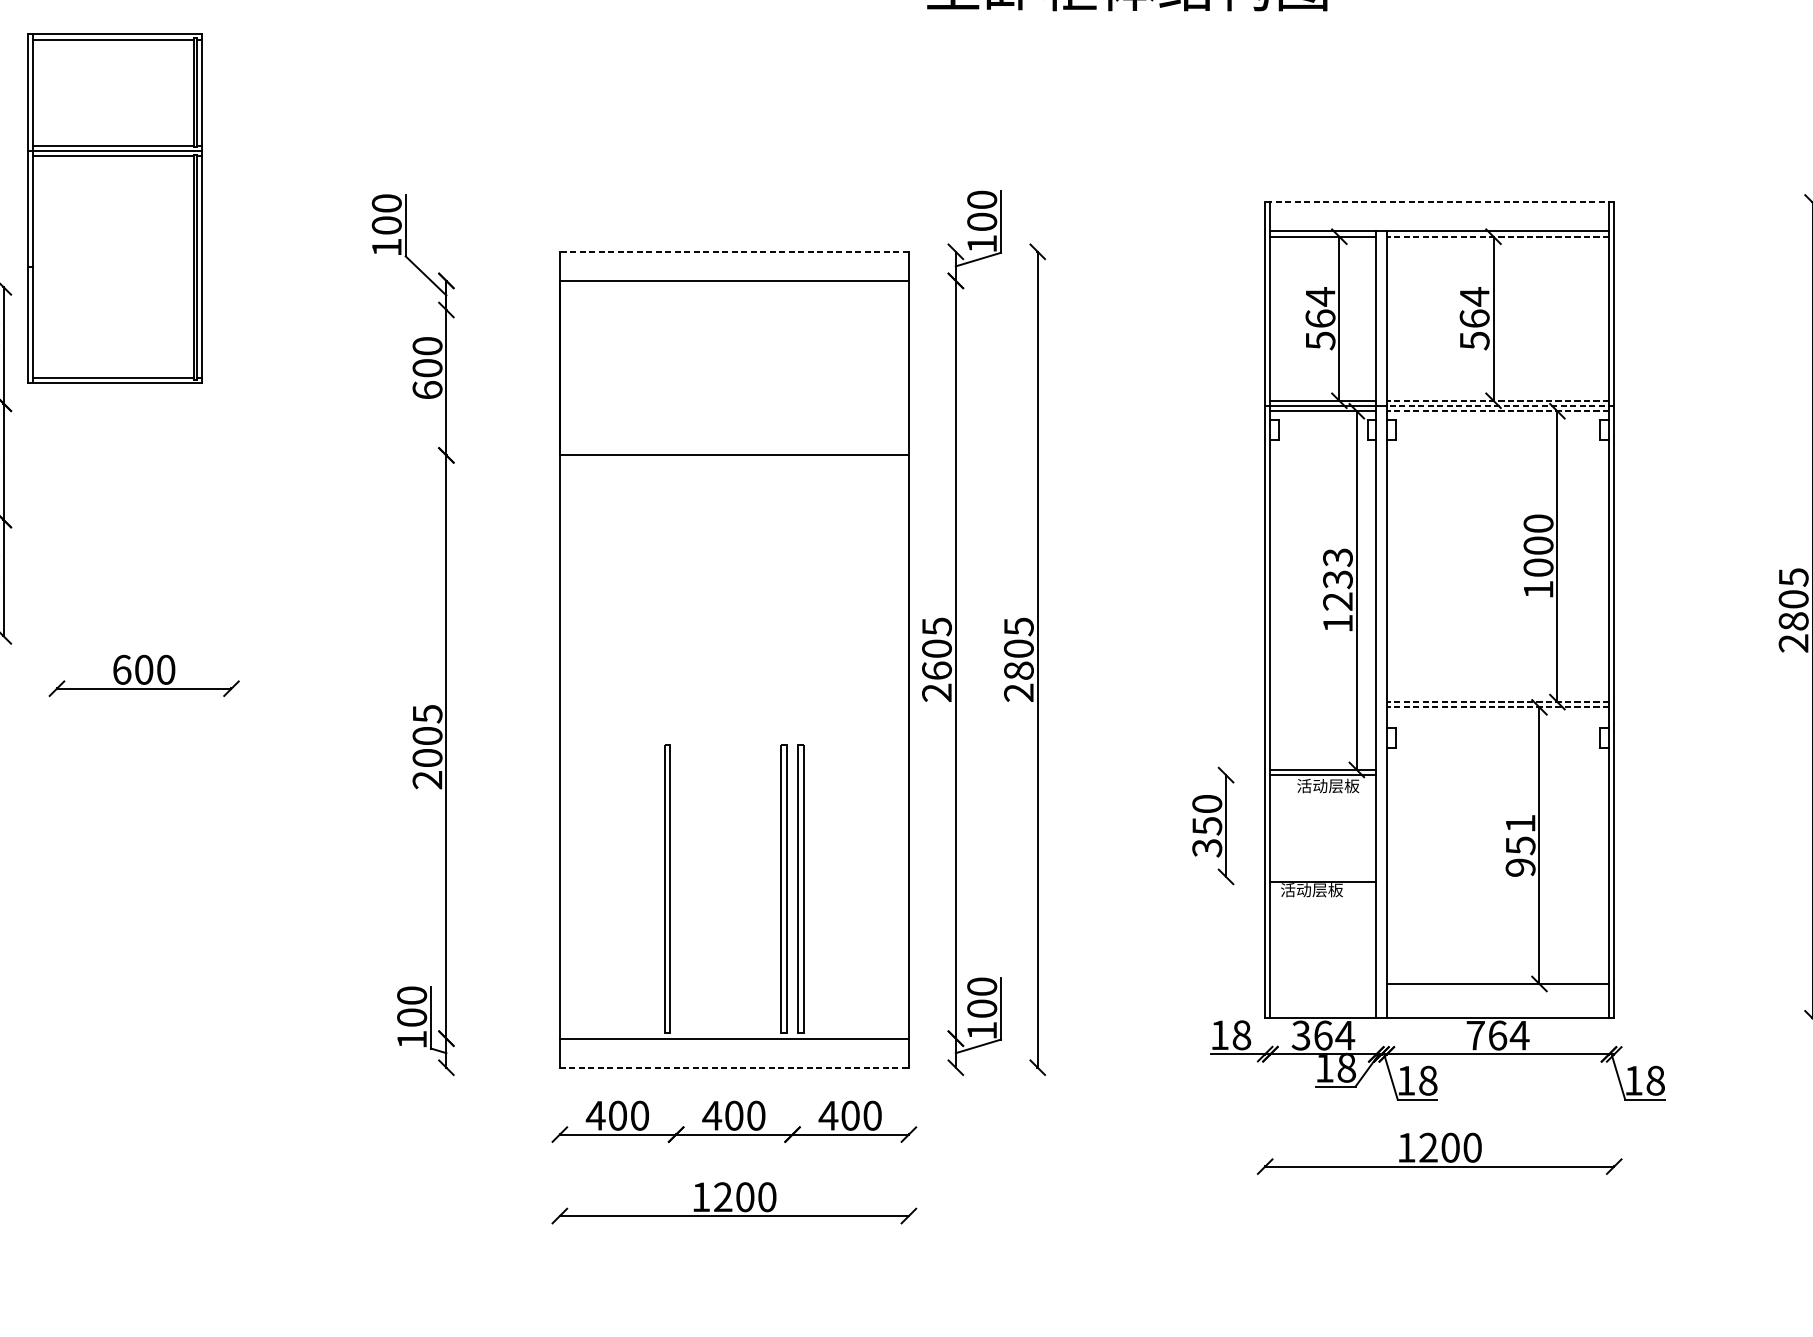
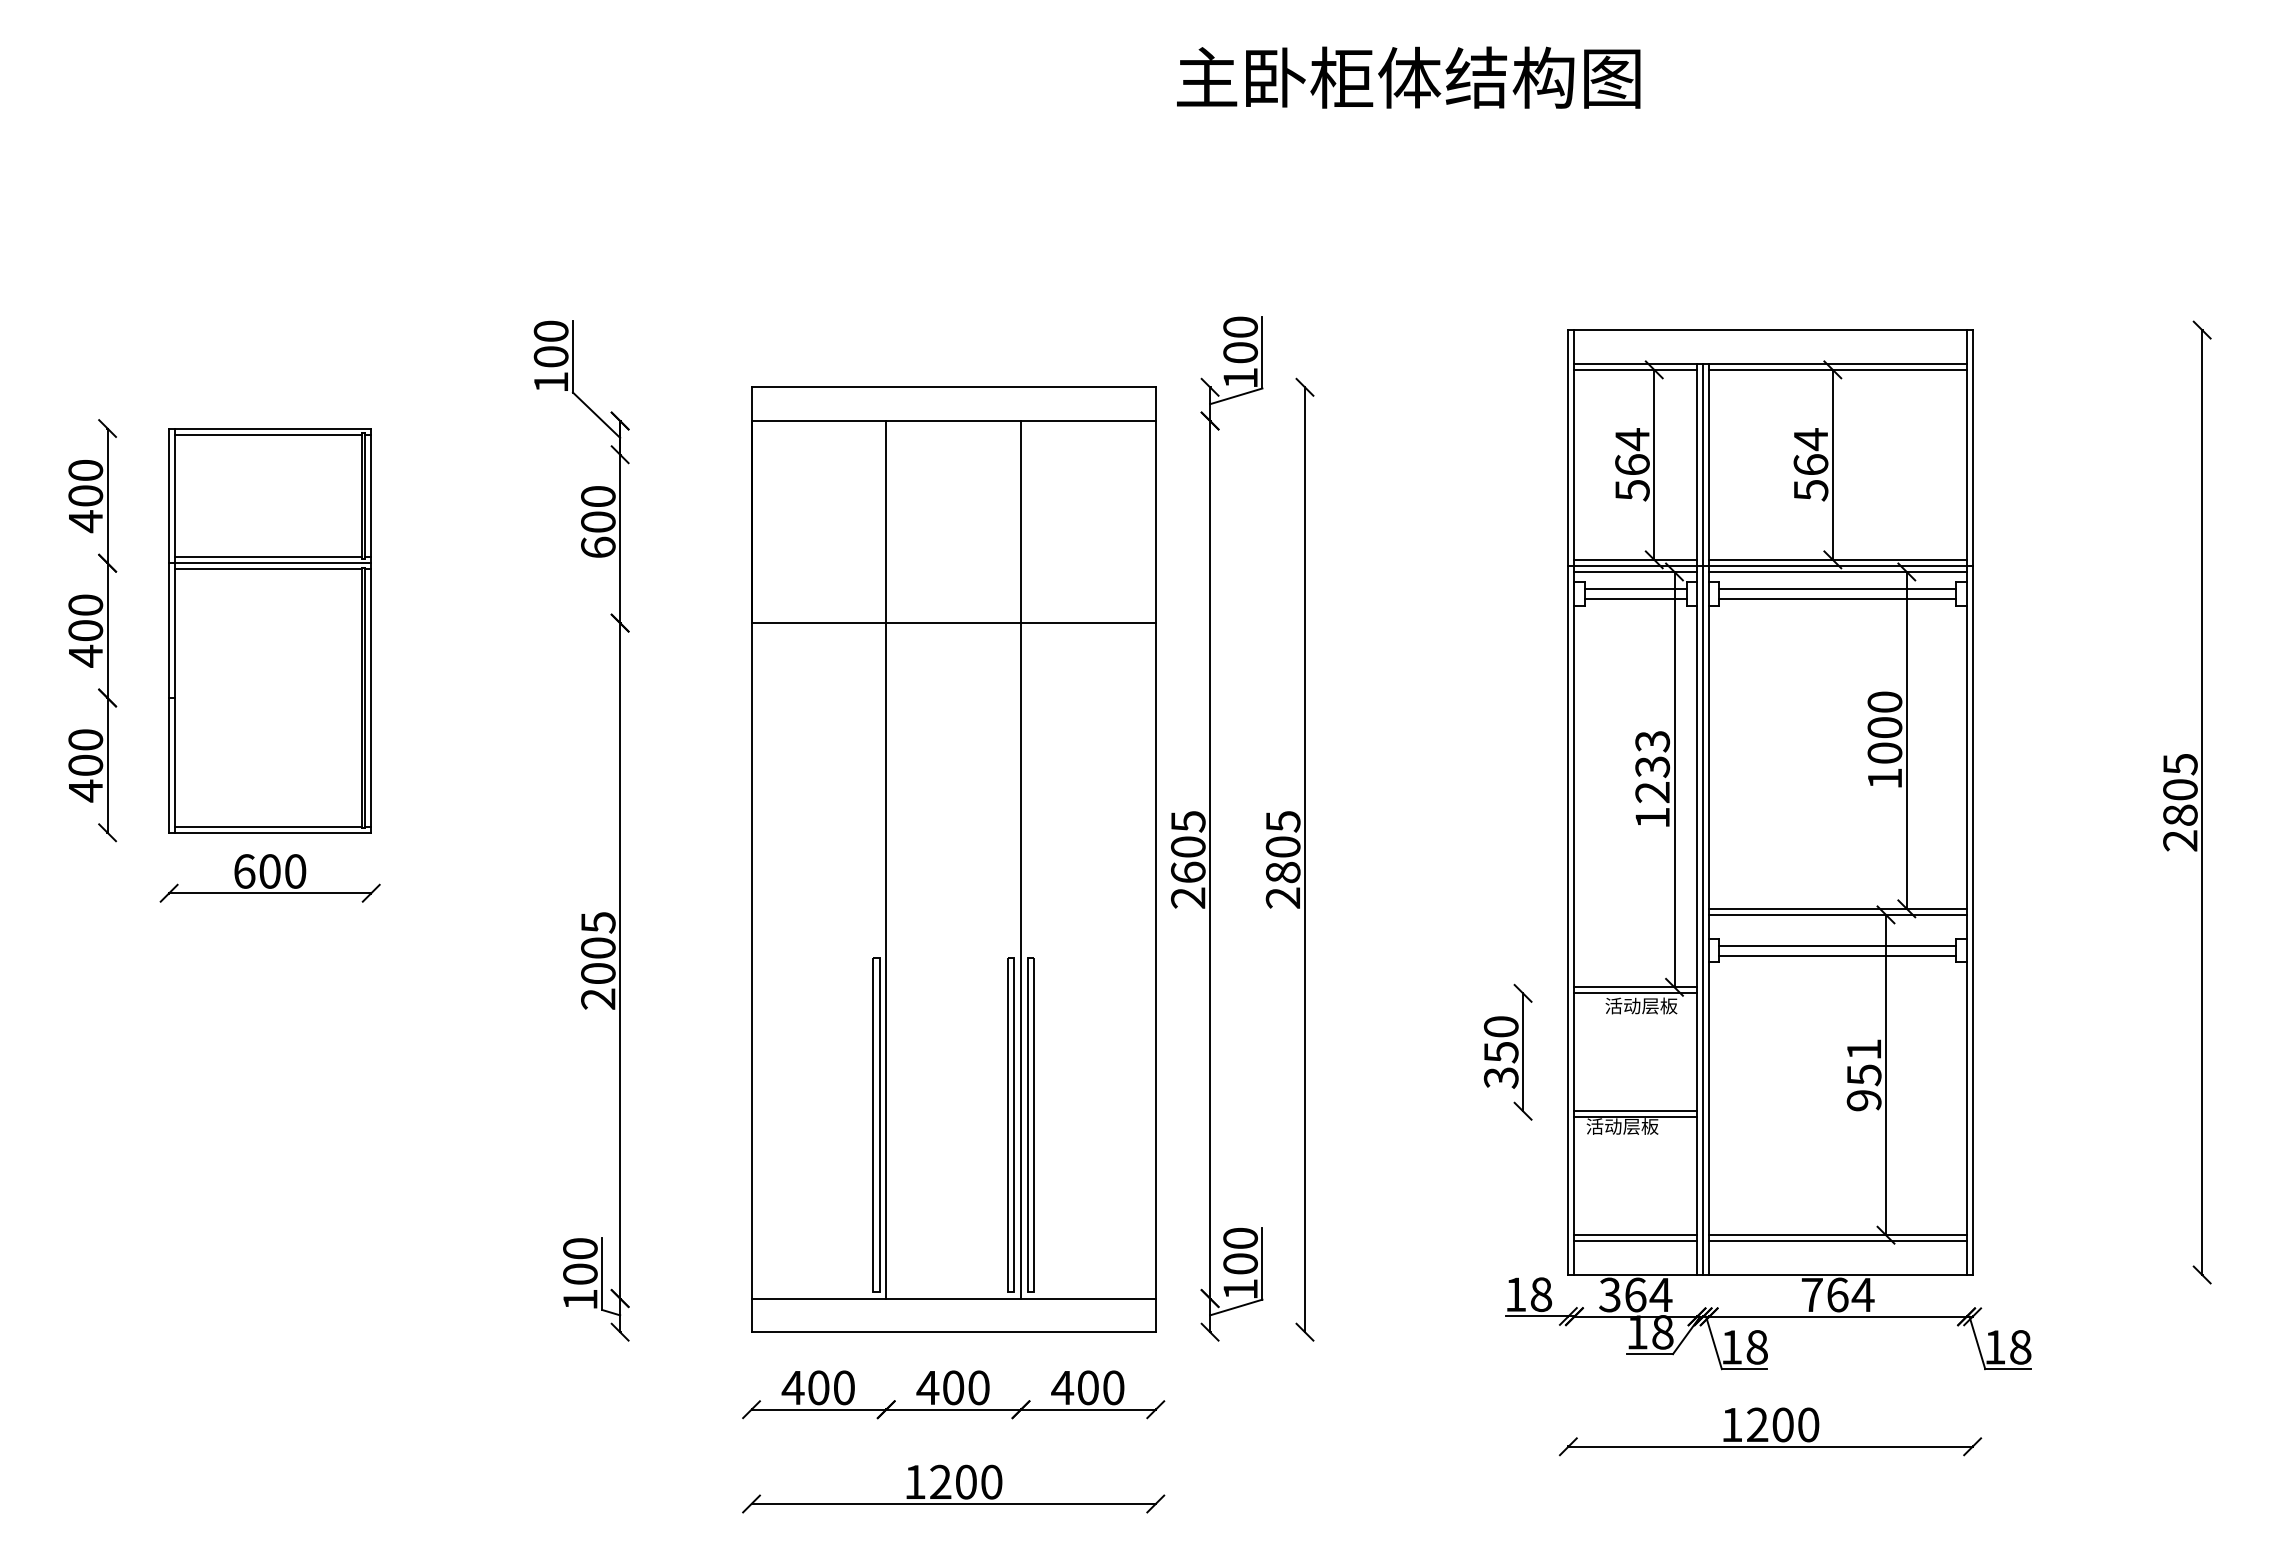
line: (1439, 202) -> (1770, 330), dashed -> solid
part: (114, 208) -> (269, 630), moved
line: (1497, 236) -> (1837, 369), dashed -> solid
line: (734, 251) -> (953, 387), dashed -> solid
line: (1497, 400) -> (1837, 559), dashed -> solid
line: (1500, 405) -> (1840, 565), dashed -> solid
line: (1497, 410) -> (1837, 571), dashed -> solid
line: (1323, 425) -> (1635, 588), added
line: (1497, 425) -> (1837, 588), added
line: (1323, 434) -> (1635, 598), added
line: (1497, 434) -> (1837, 598), added
line: (1381, 624) -> (1703, 818), added
line: (676, 659) -> (886, 859), added
line: (792, 659) -> (1021, 859), added
line: (1497, 701) -> (1837, 908), dashed -> solid
line: (1497, 707) -> (1837, 914), dashed -> solid
line: (1497, 733) -> (1837, 945), added
line: (1497, 742) -> (1837, 955), added
line: (1323, 877) -> (1635, 1111), added
line: (1323, 984) -> (1635, 1235), added
line: (1323, 989) -> (1635, 1241), added
line: (1497, 989) -> (1837, 1241), added
line: (735, 1067) -> (954, 1332), dashed -> solid

